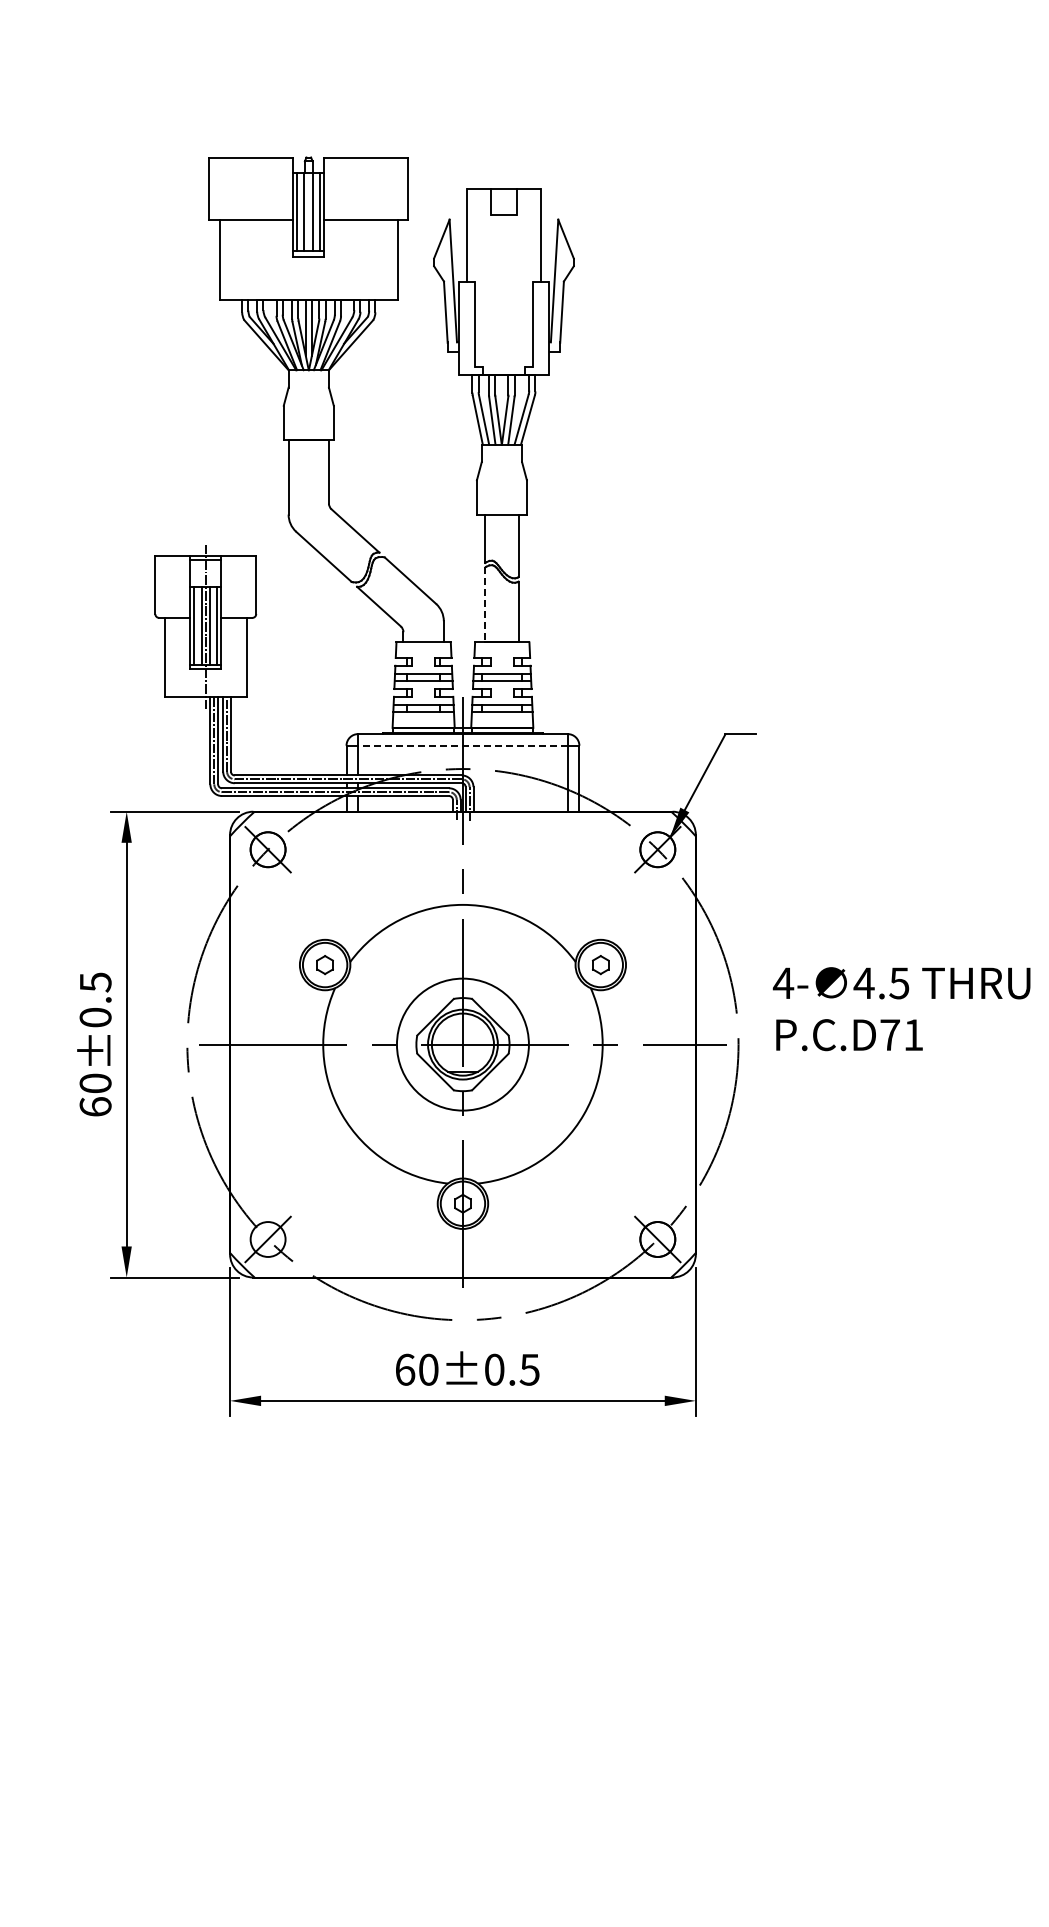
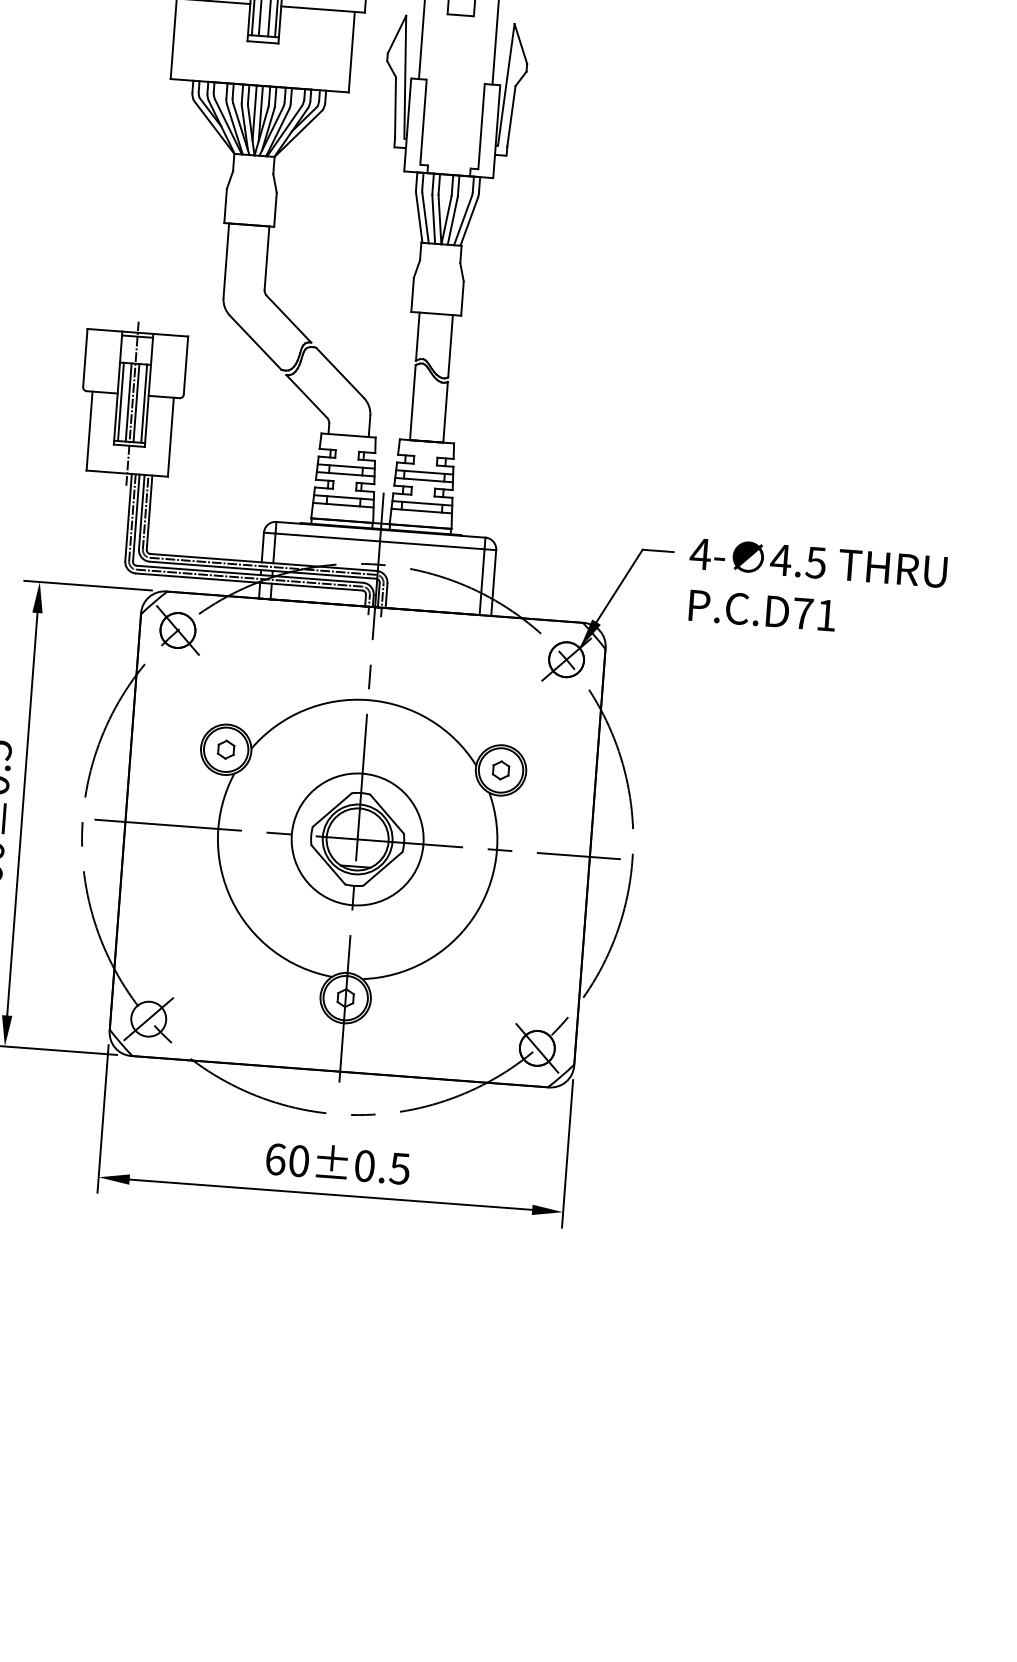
line: (485, 604) -> (413, 402), dashed -> solid
line: (462, 745) -> (379, 541), dashed -> solid
text: (901, 1009) -> (816, 589), moved

